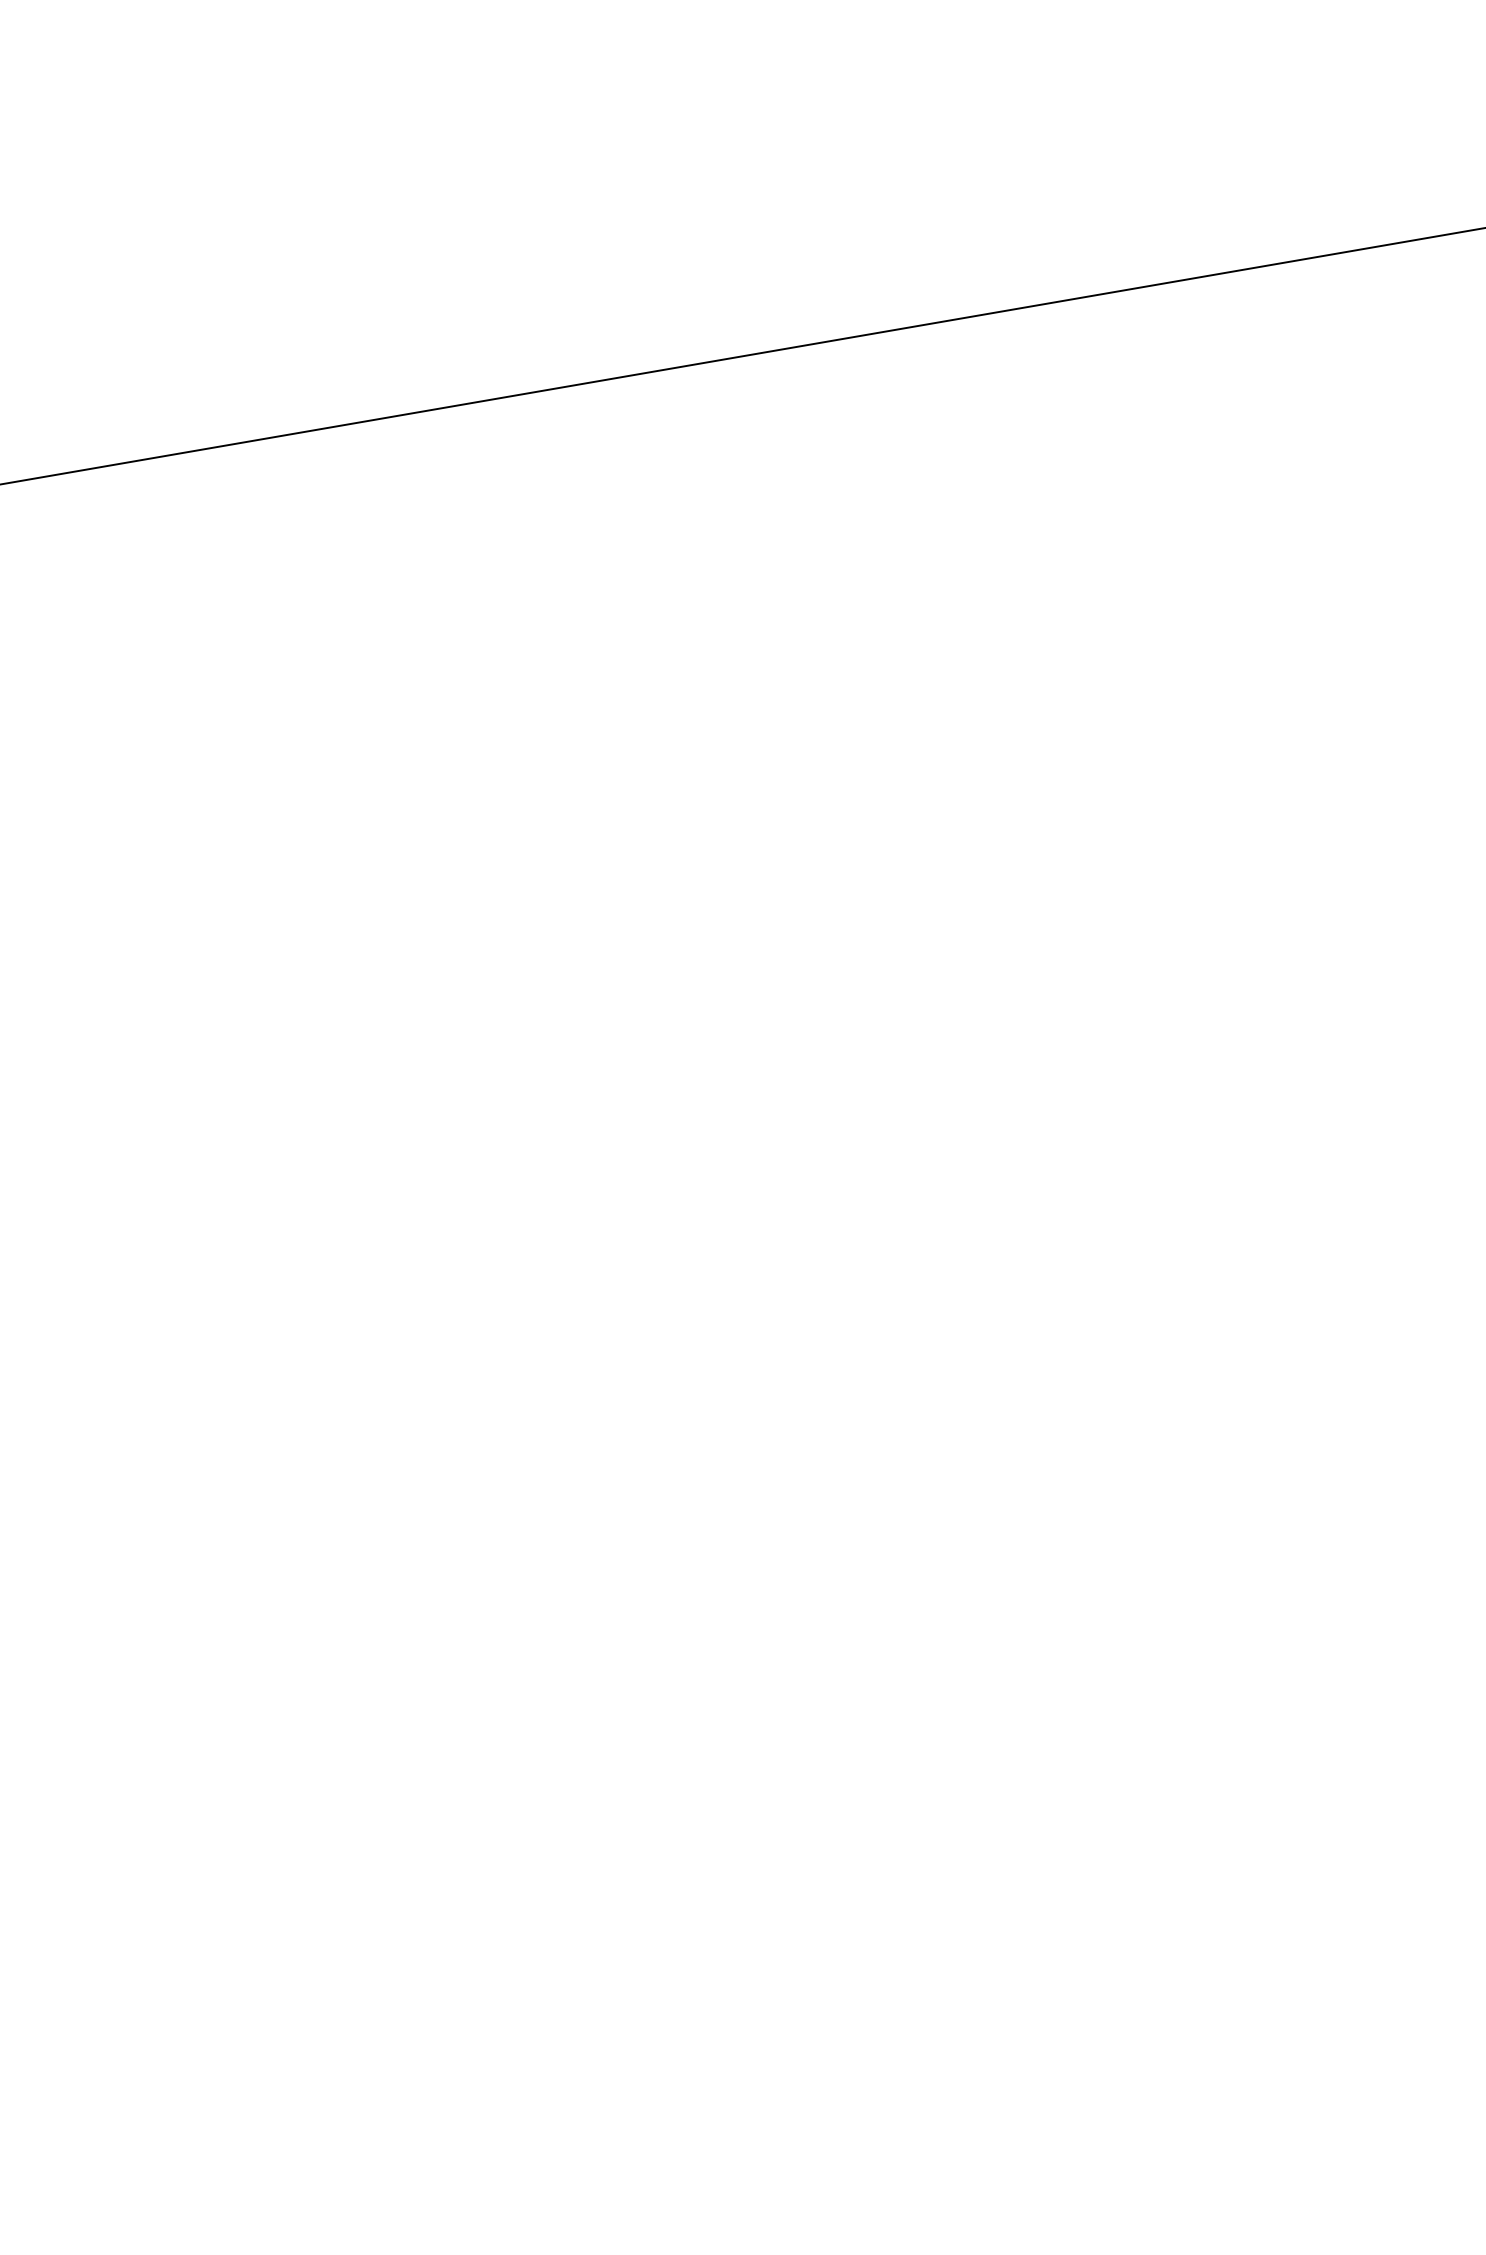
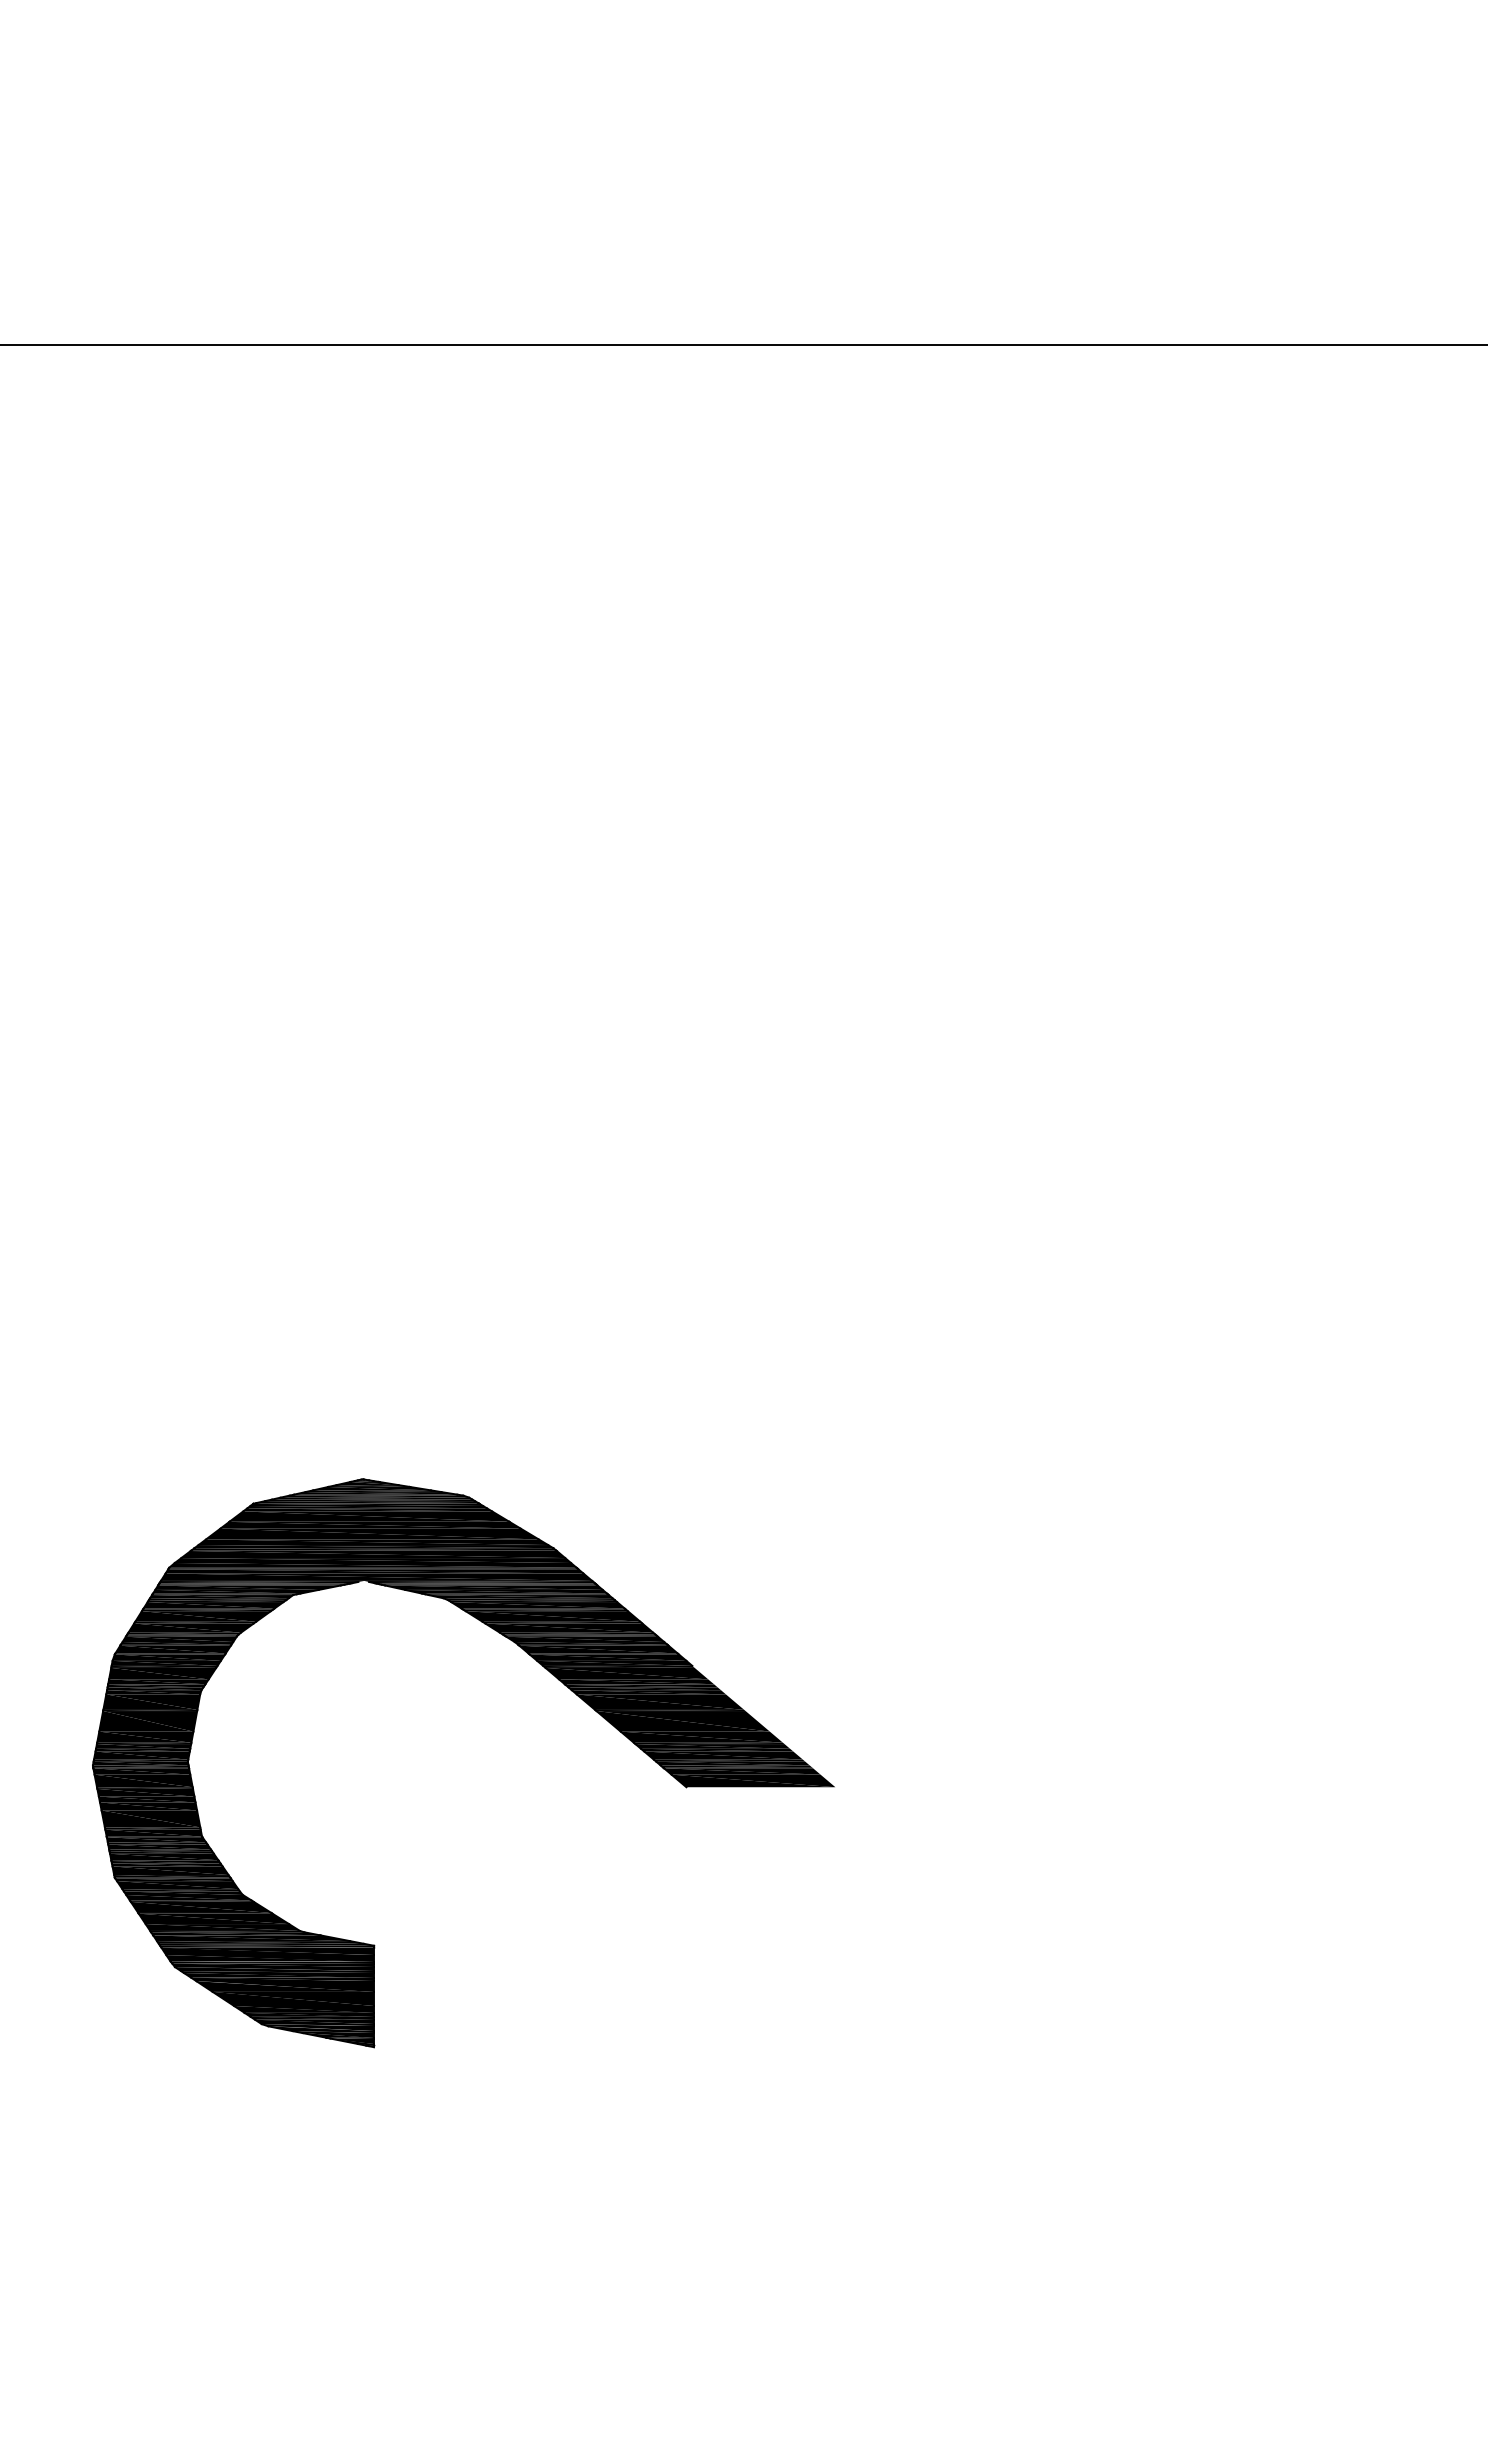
part: (631, 1719) -> (545, 1669), added

